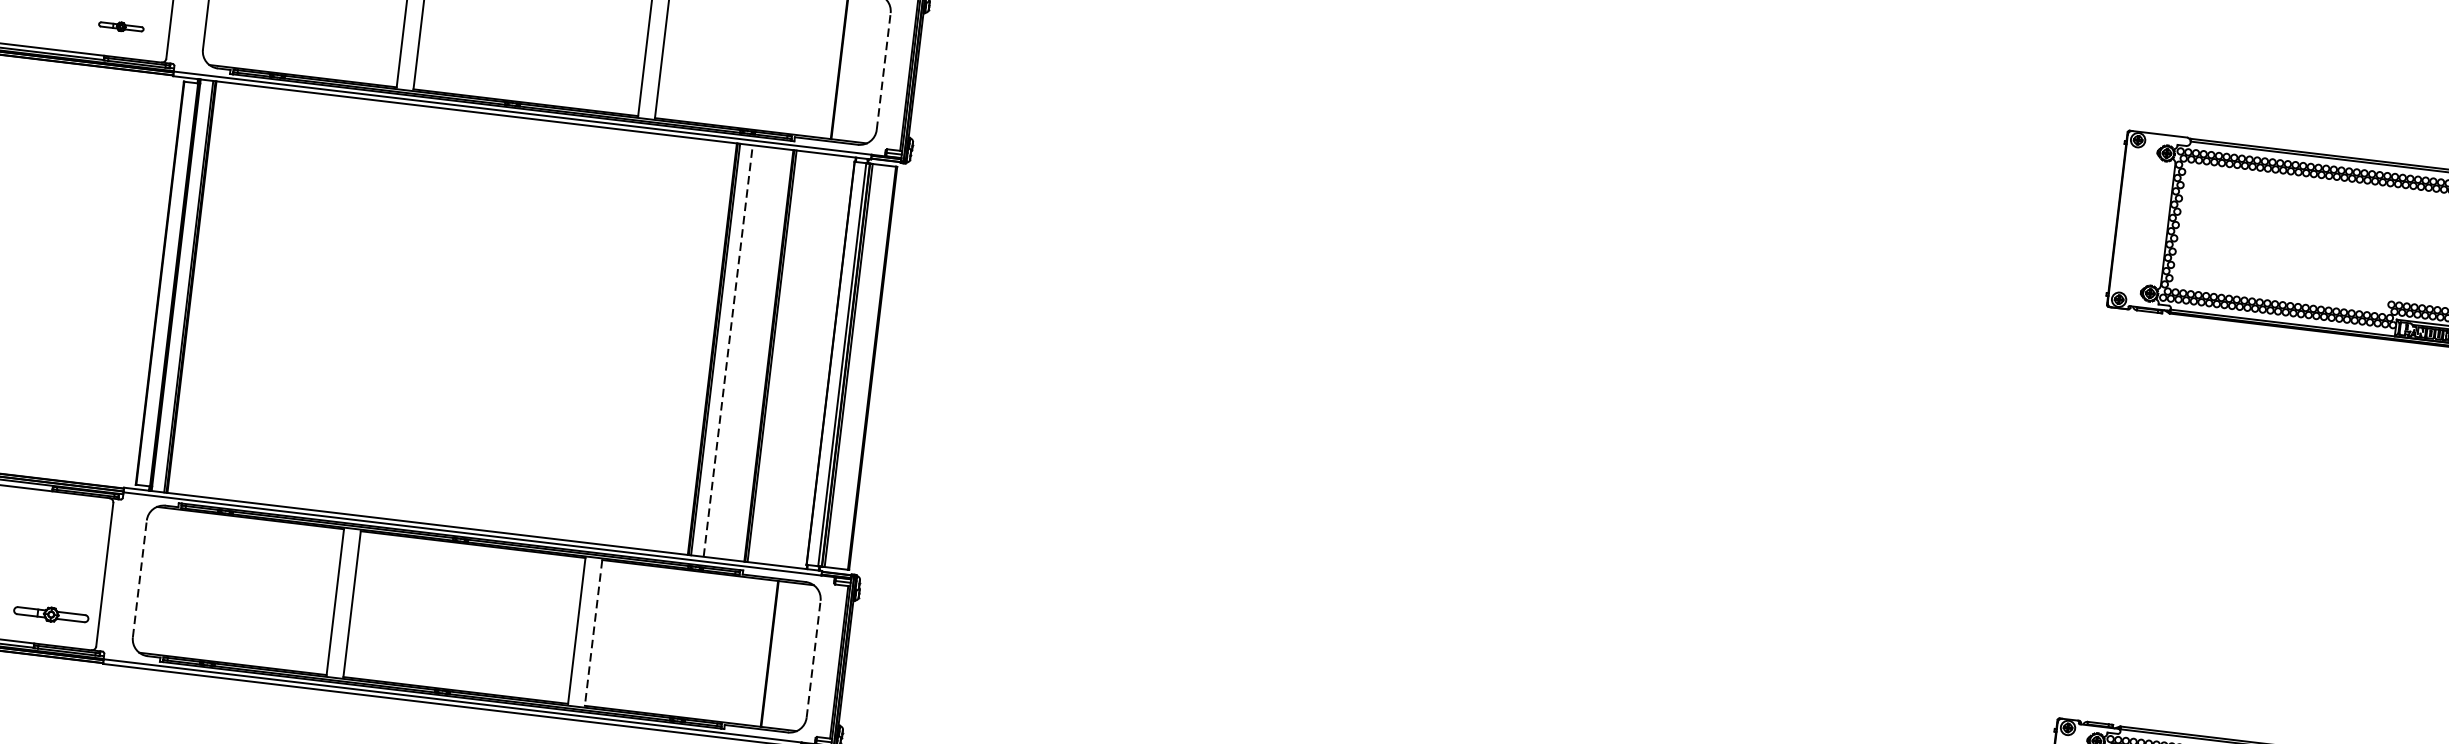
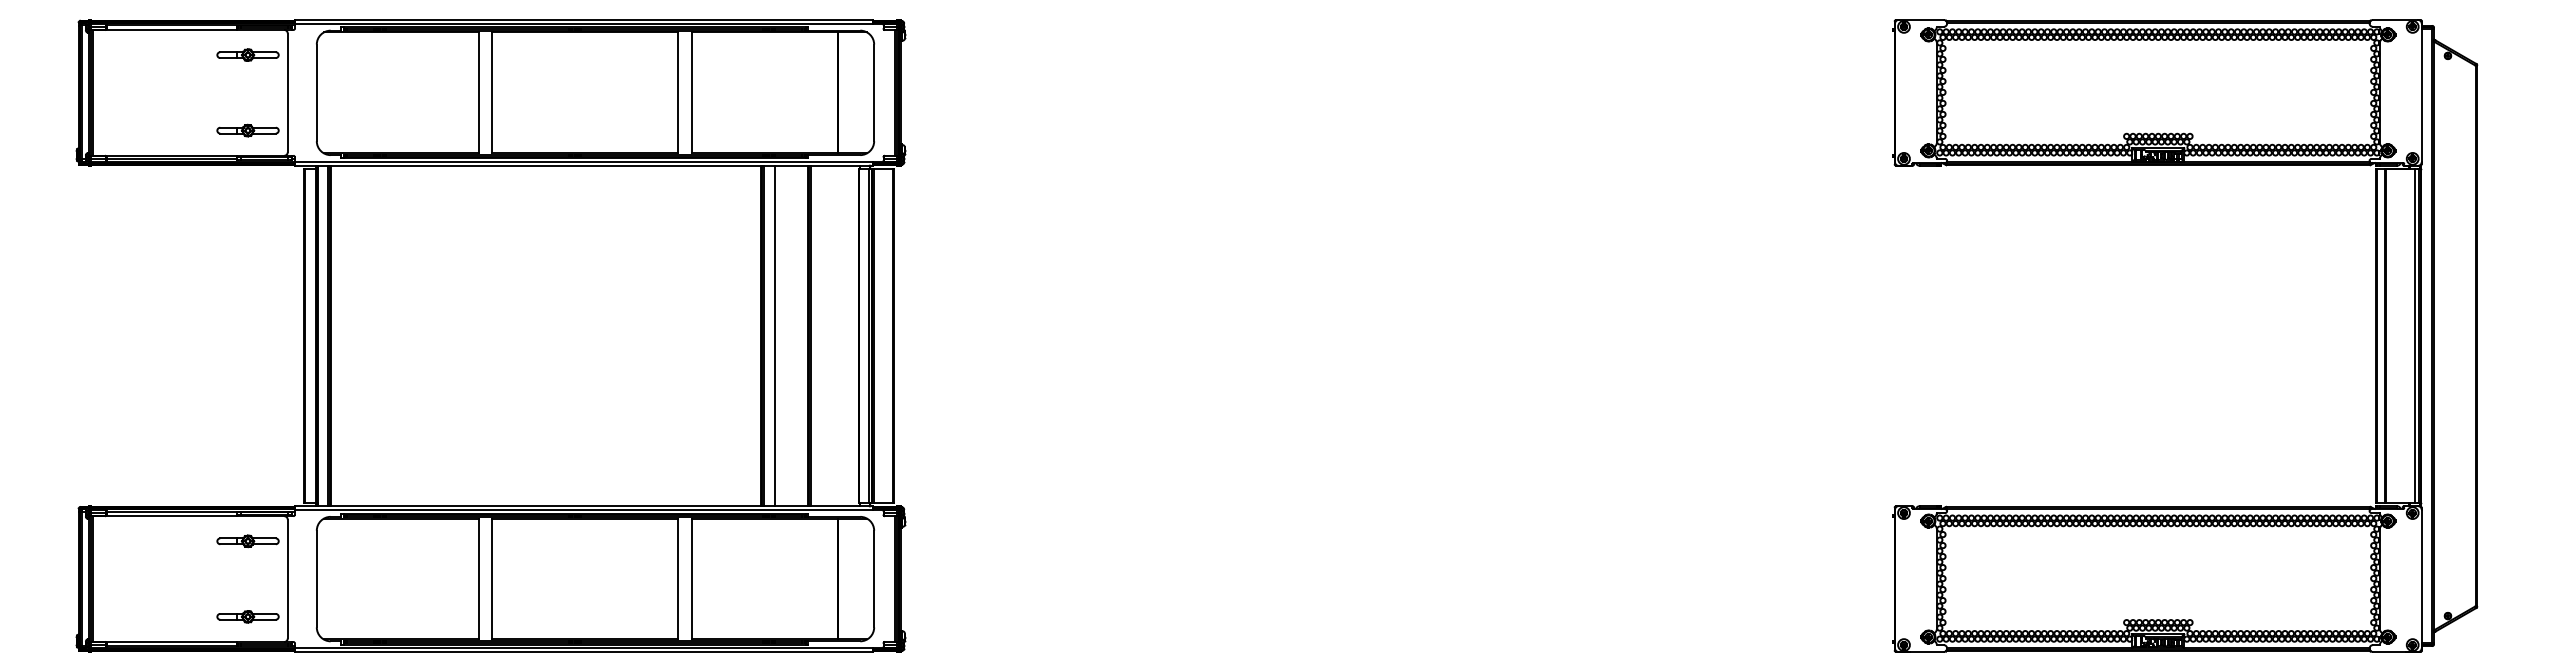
part: (120, 26) -> (247, 130), size x1.67
line: (884, 71) -> (874, 92), dashed -> solid
line: (728, 350) -> (774, 335), dashed -> solid
part: (61, 523) -> (247, 541), added
line: (139, 578) -> (316, 578), dashed -> solid
line: (593, 633) -> (692, 579), dashed -> solid
line: (814, 658) -> (874, 578), dashed -> solid

